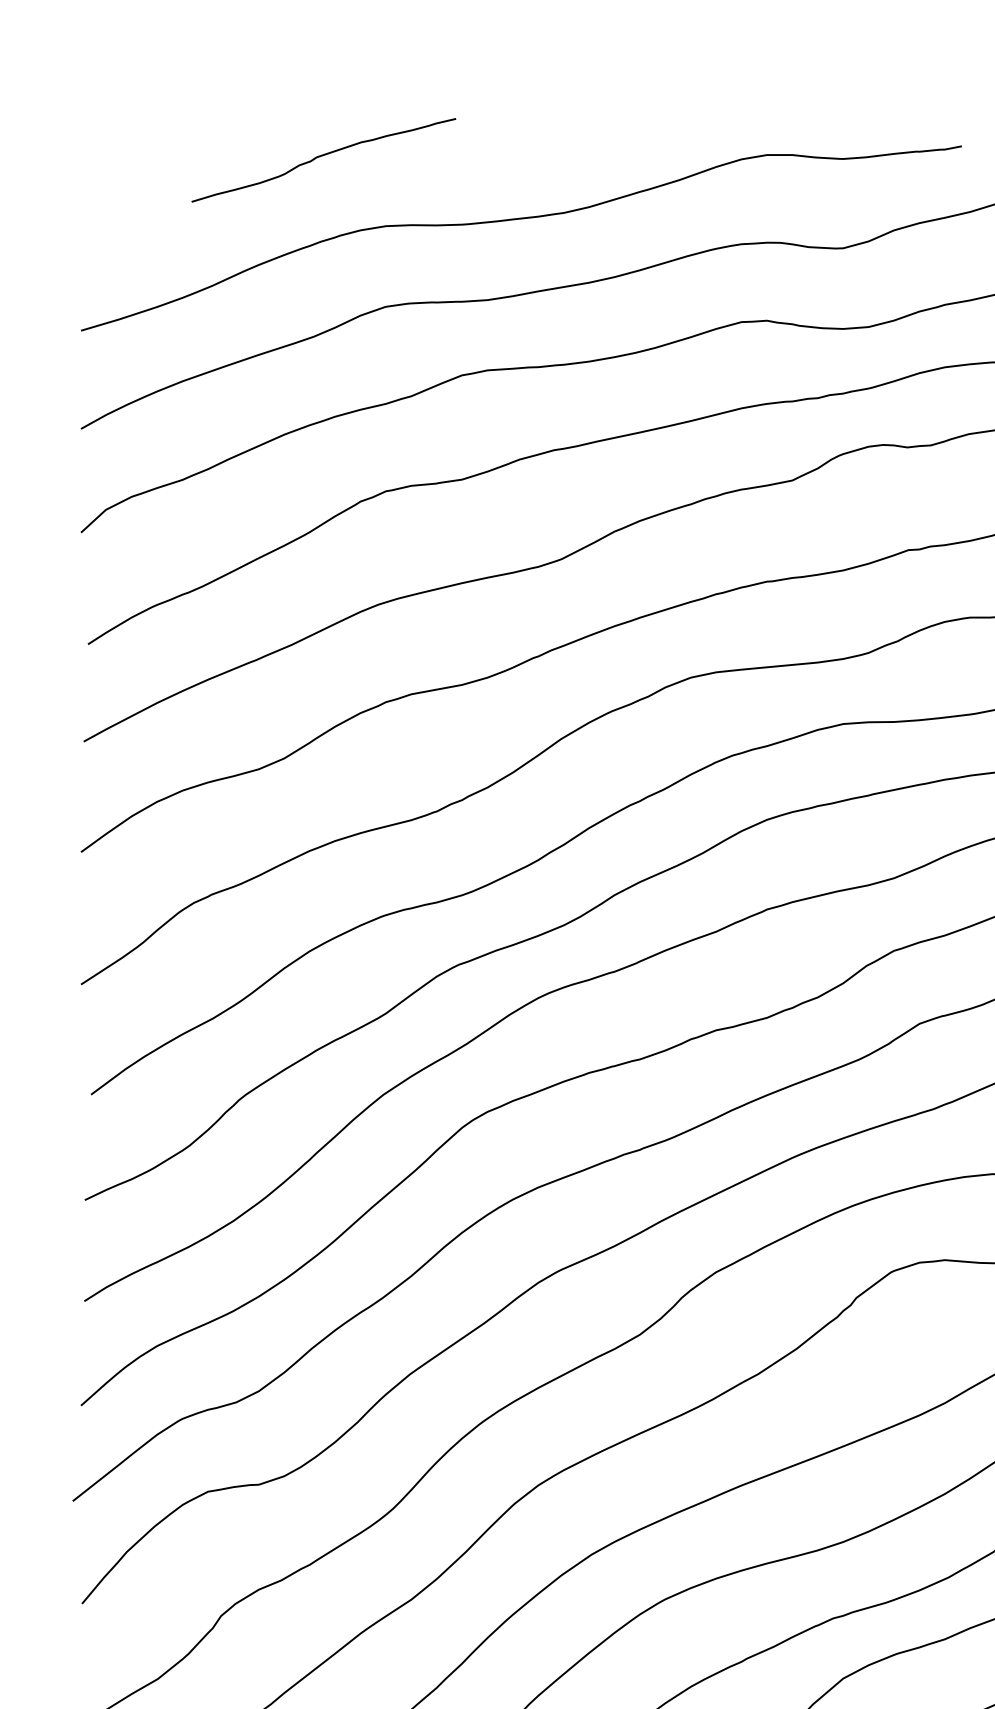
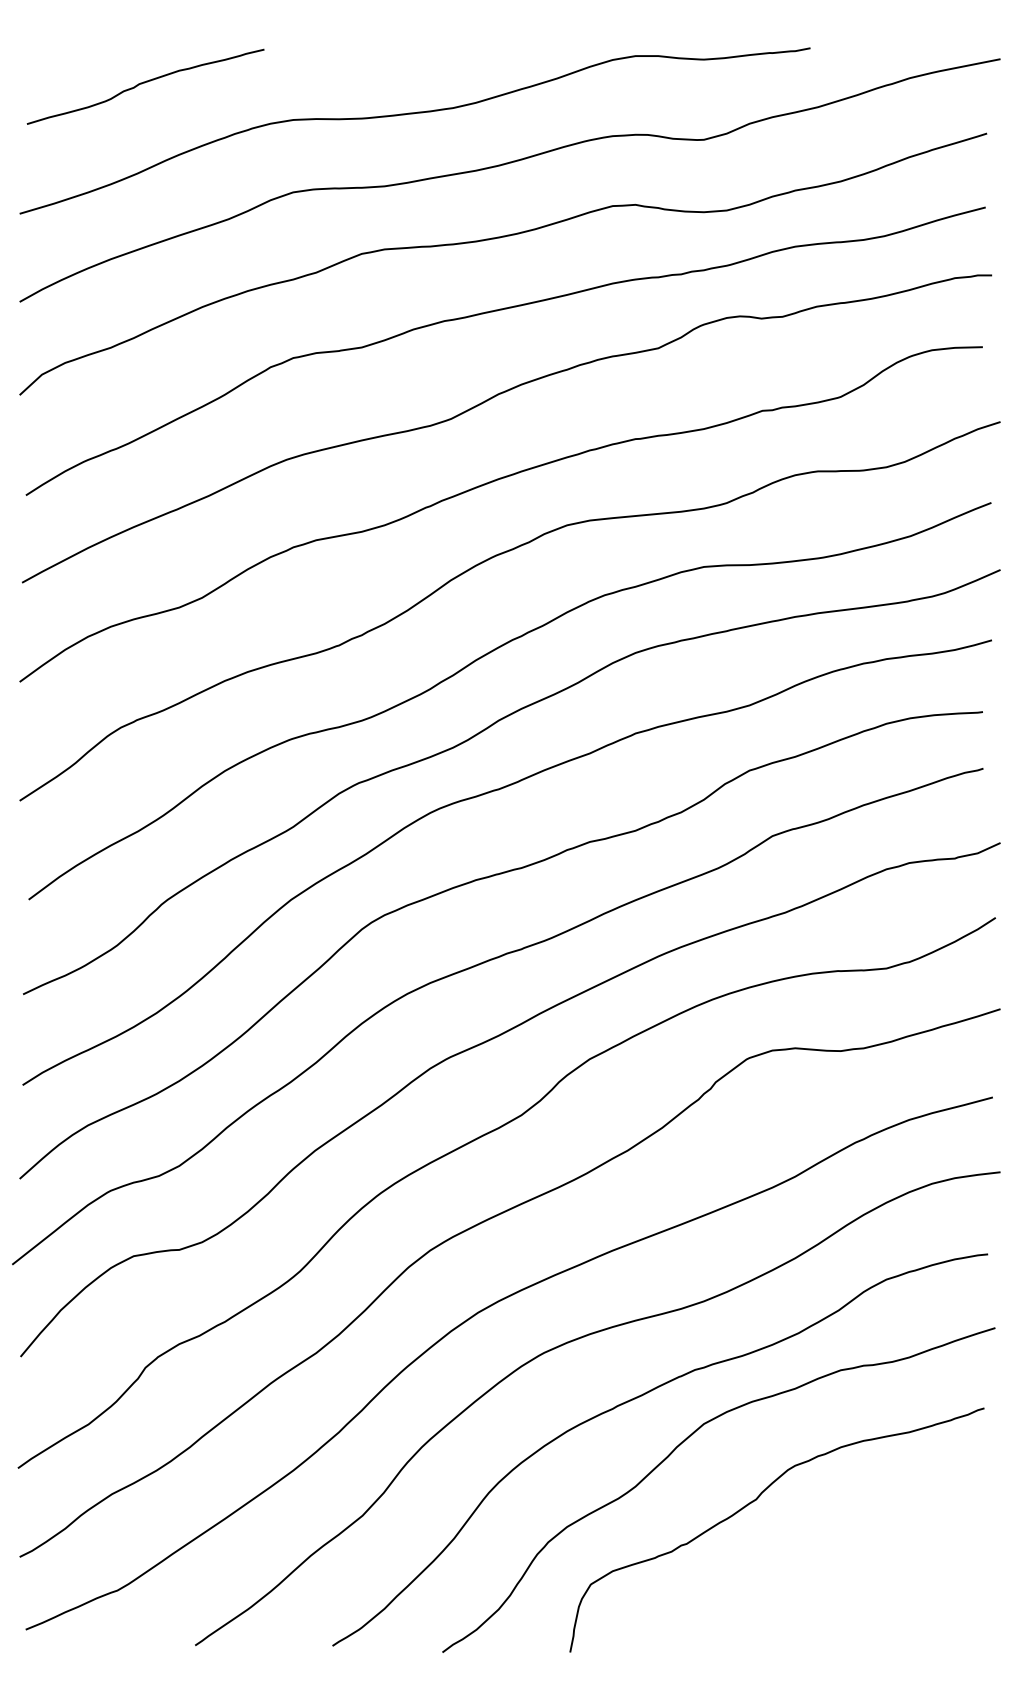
curve: (322, 156) -> (144, 83), moved

